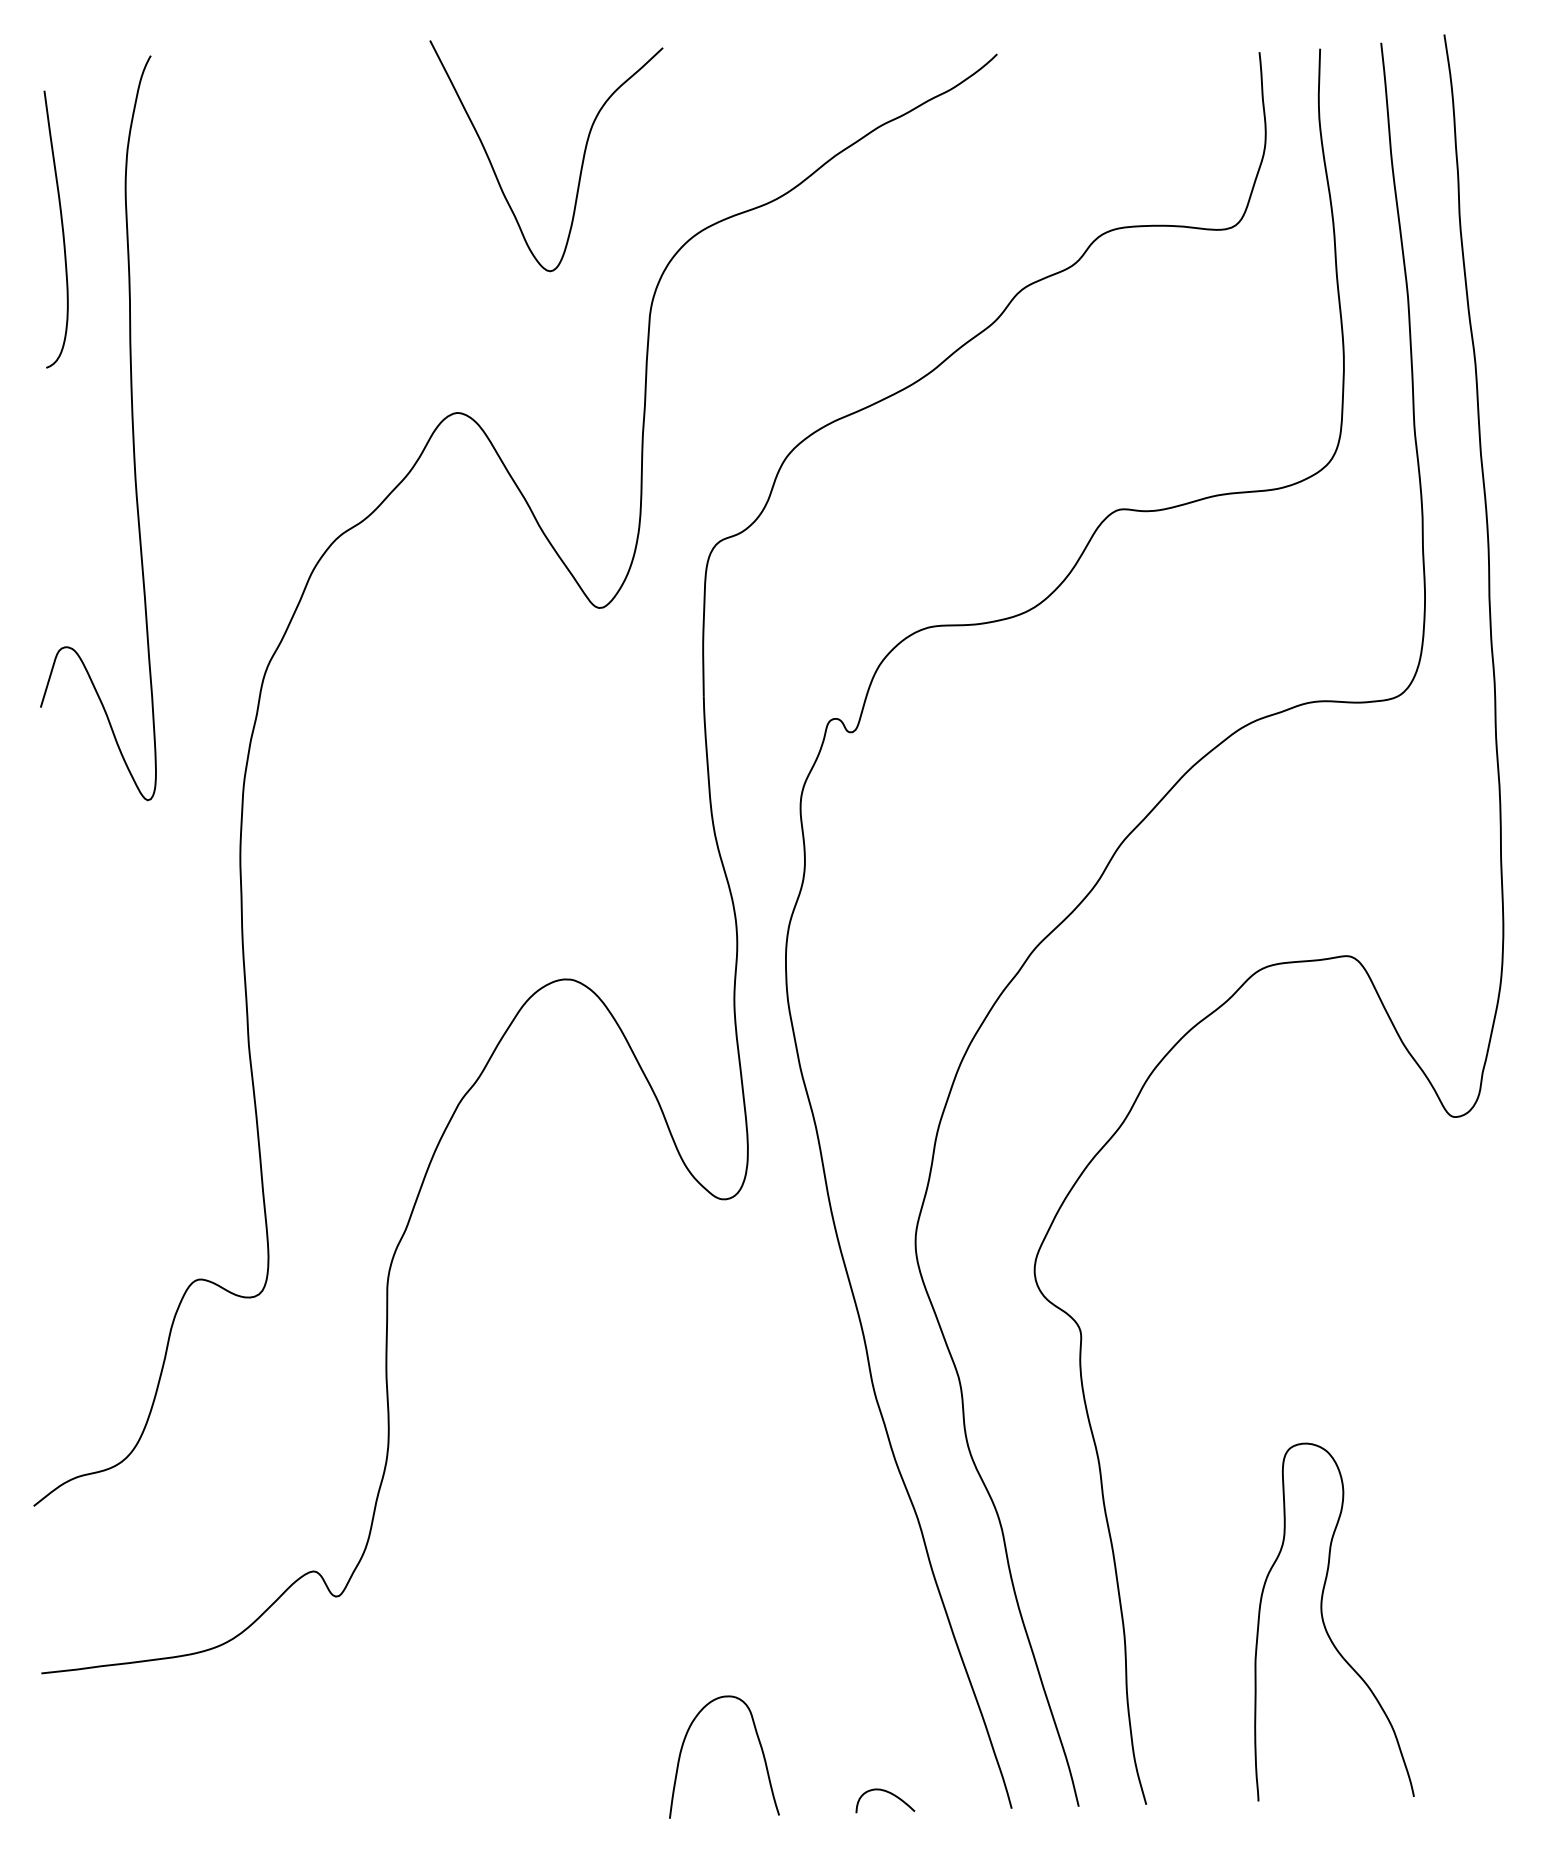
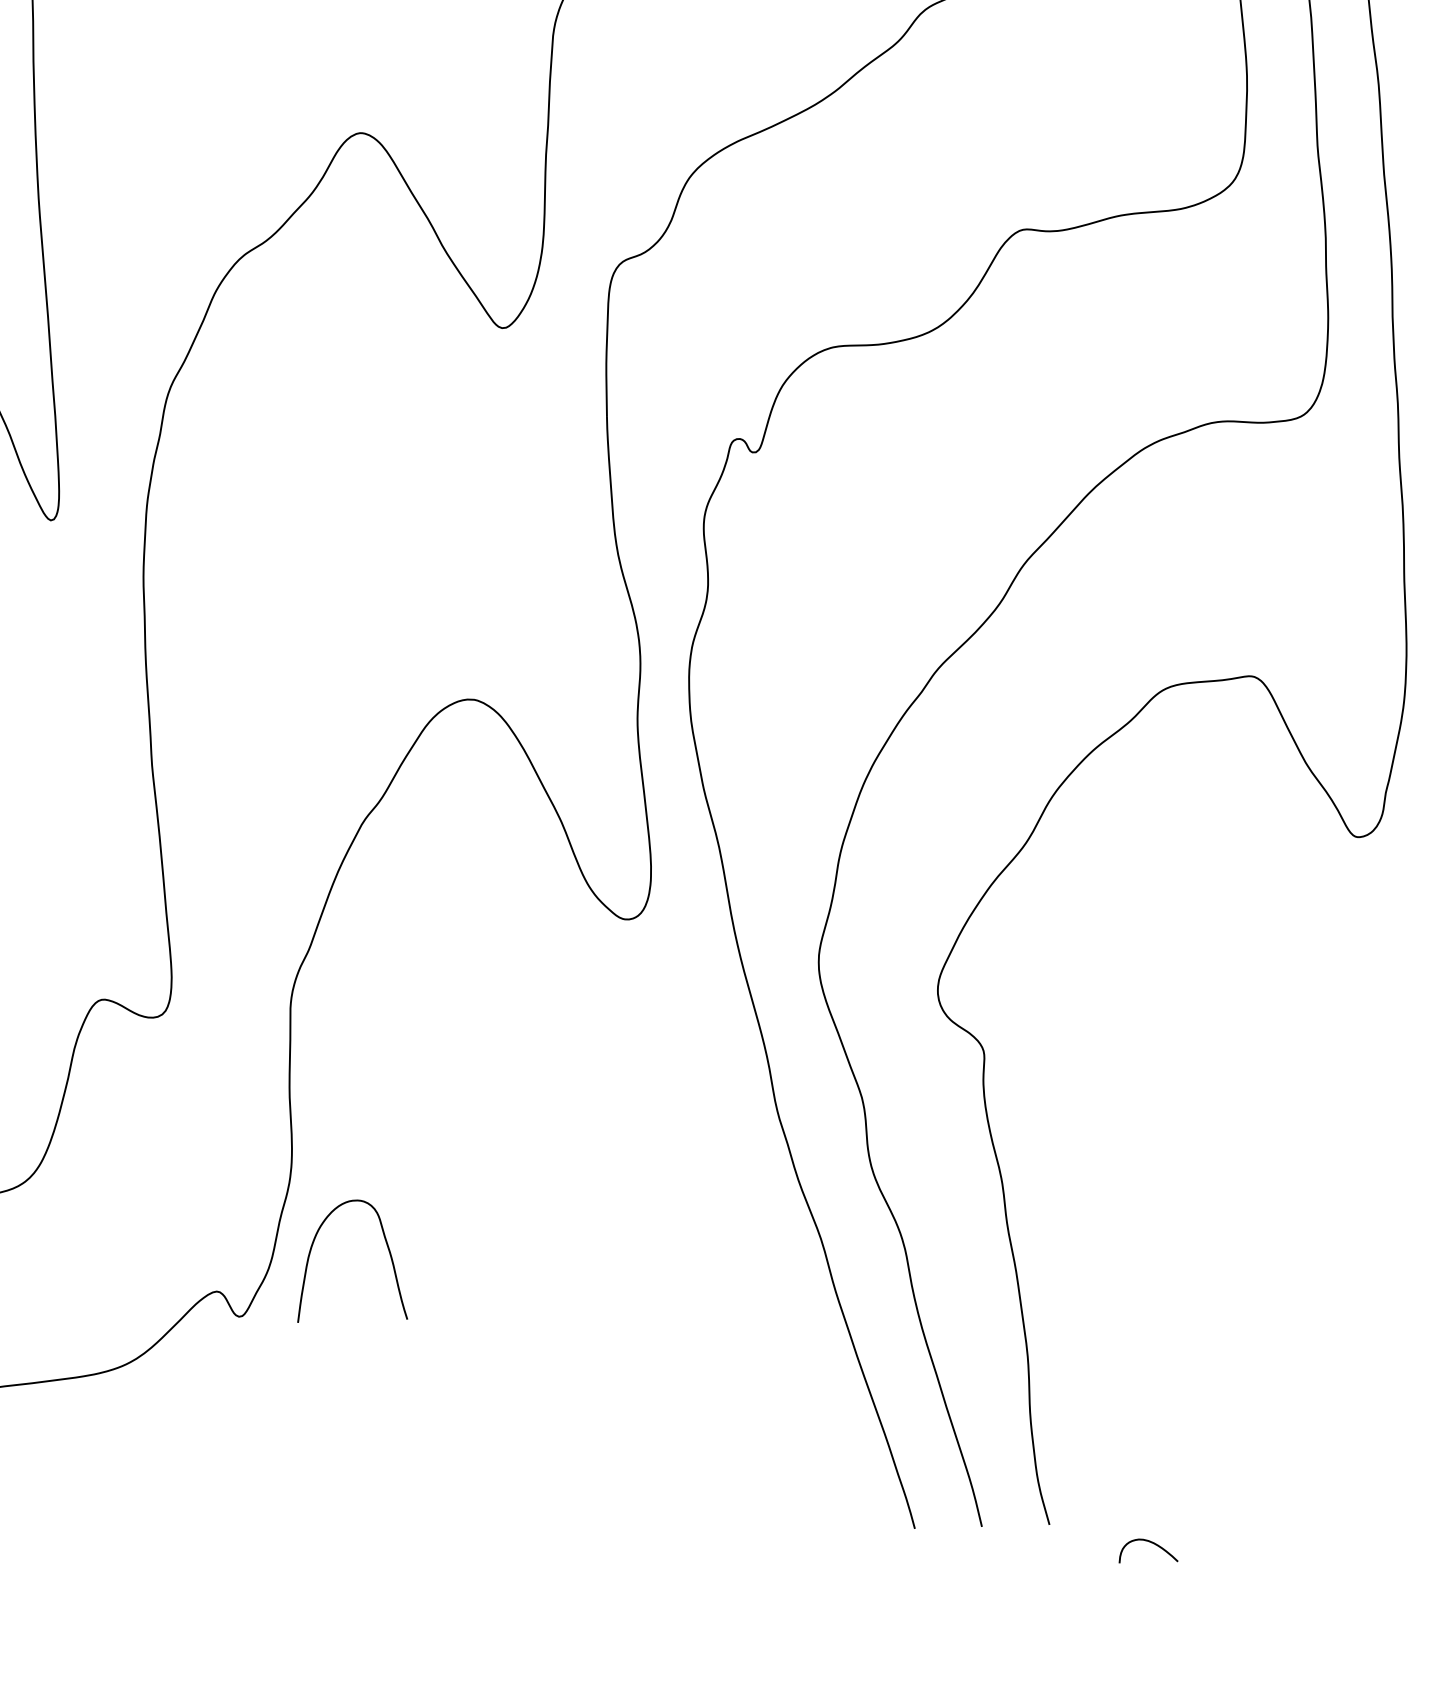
curve: (1325, 1624) -> (1228, 1344), removed
curve: (760, 1748) -> (388, 1252), moved
curve: (888, 1793) -> (1151, 1543), moved

